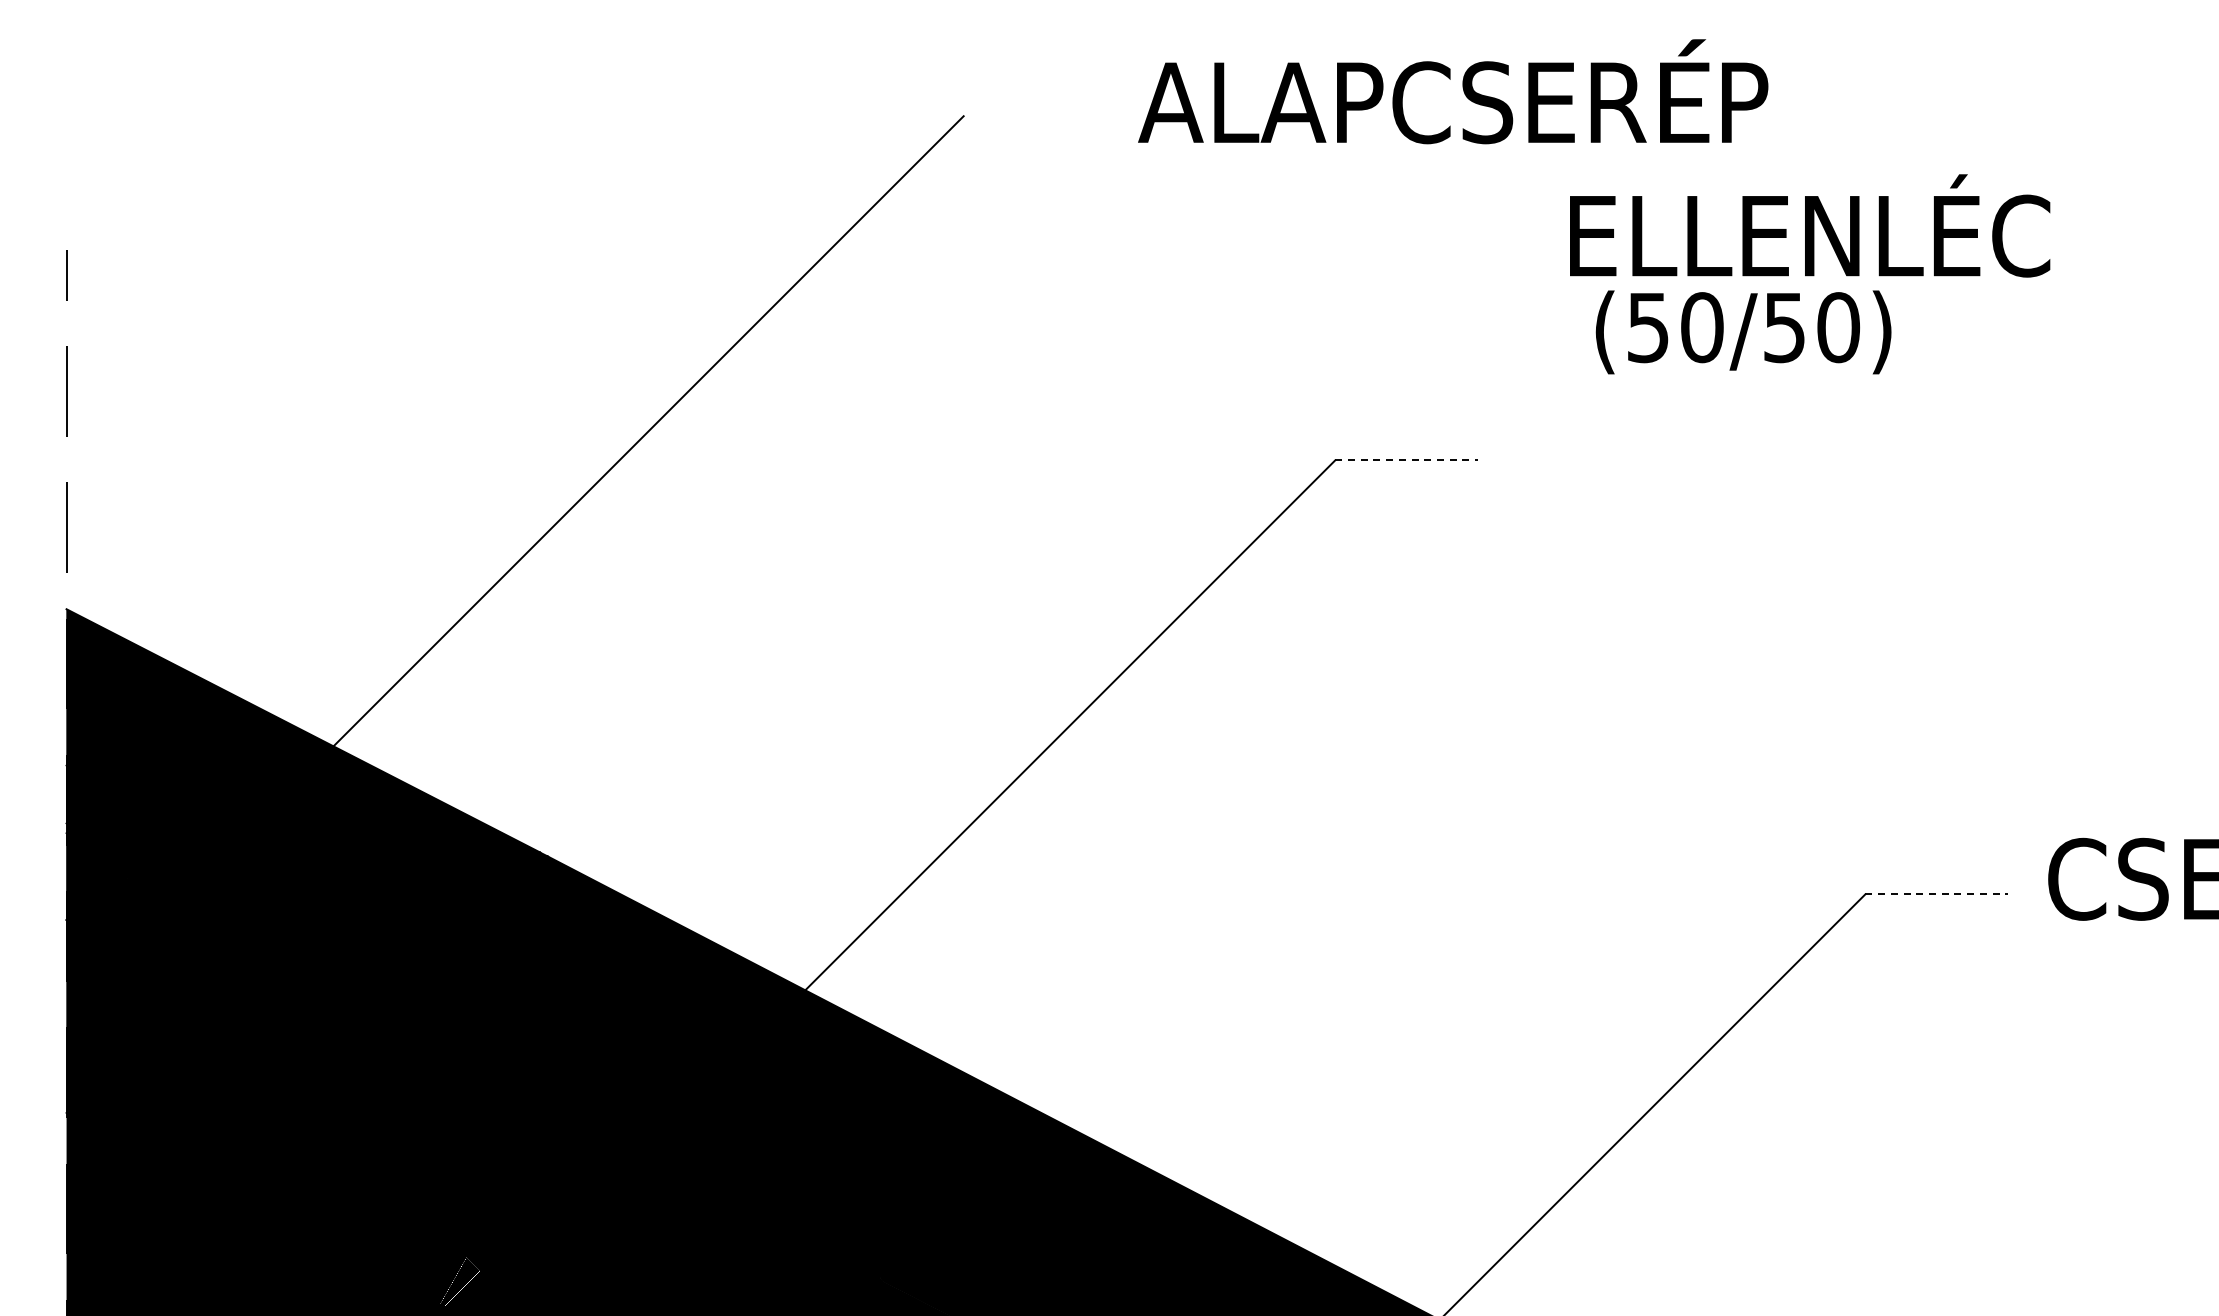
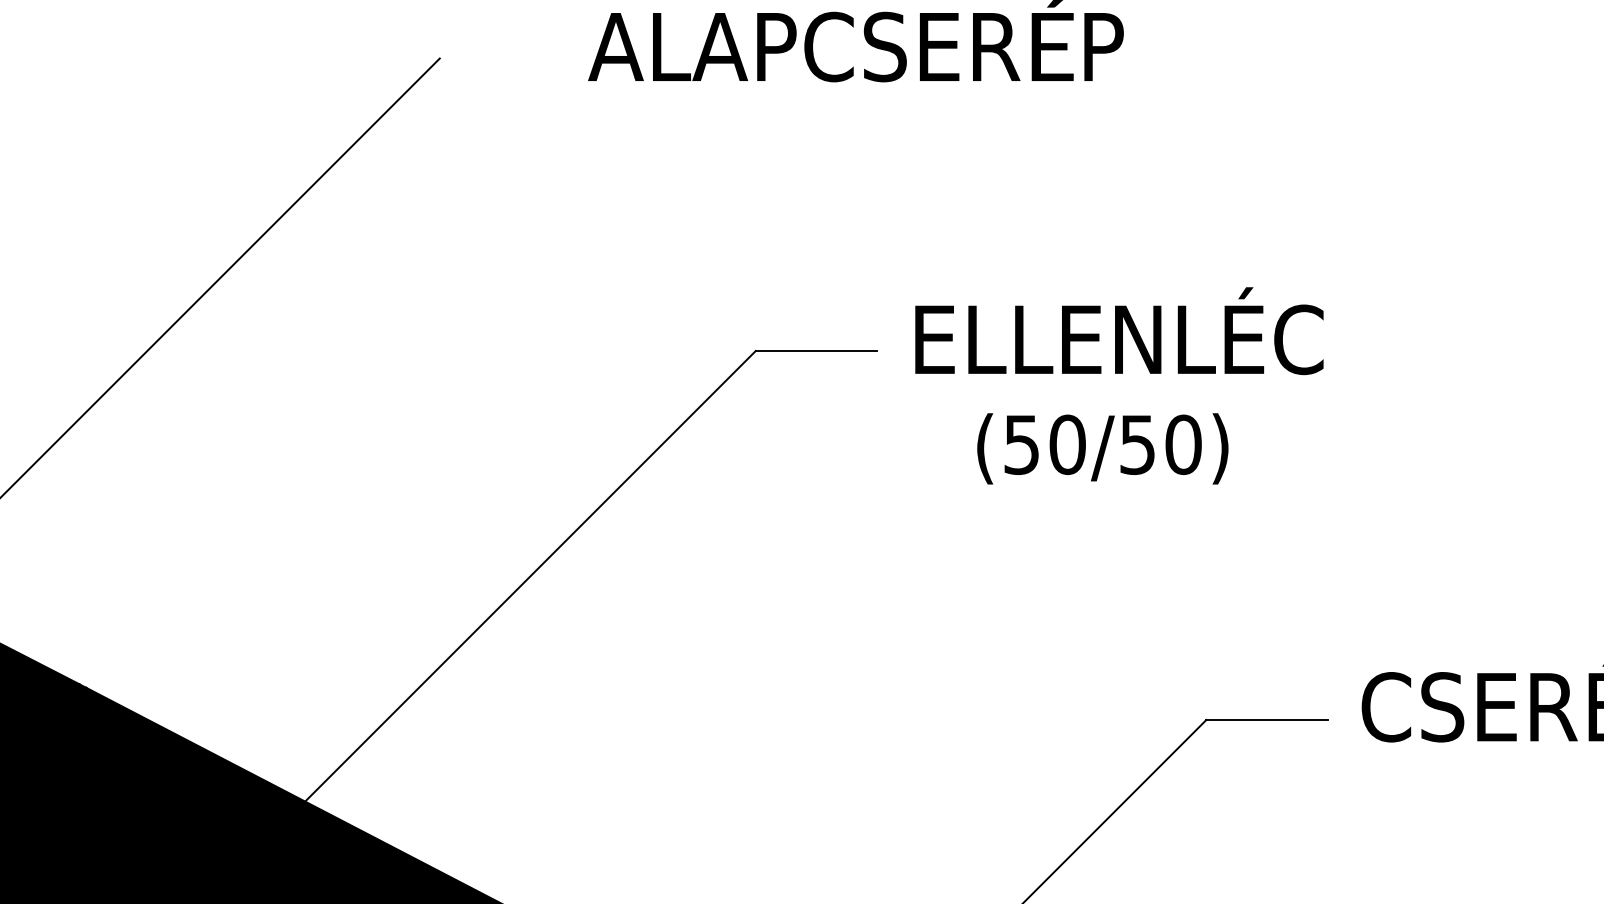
text: (1810, 225) -> (1119, 330), moved
text: (1743, 332) -> (1102, 448), moved
line: (1406, 460) -> (816, 351), dashed -> solid
line: (1936, 894) -> (1266, 720), dashed -> solid

